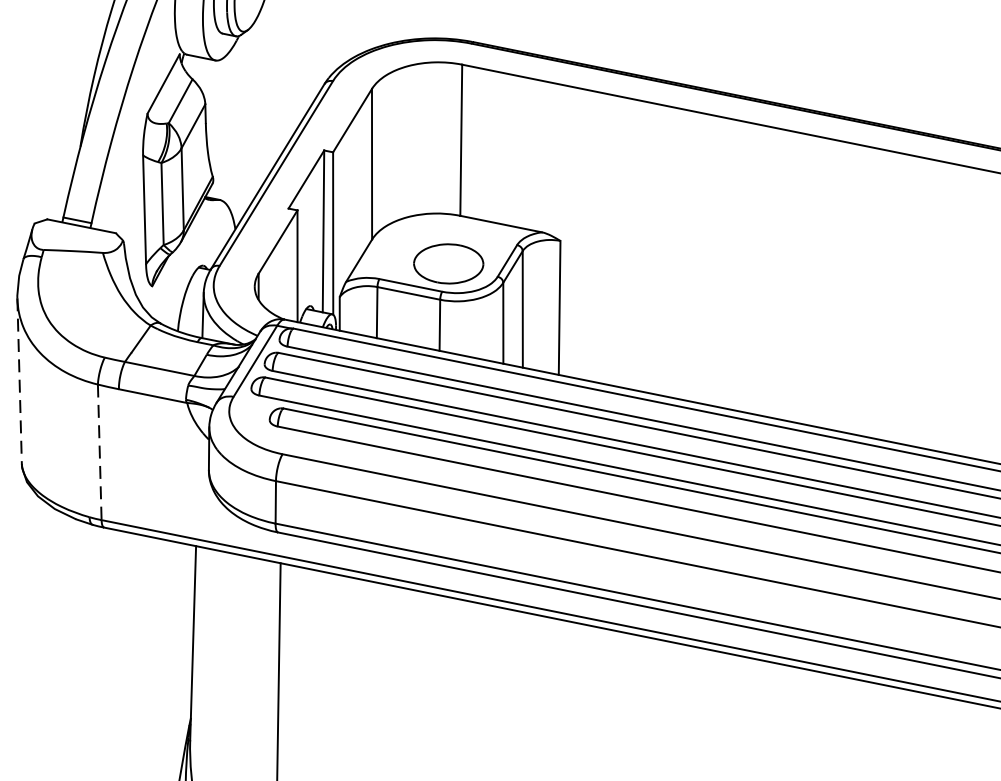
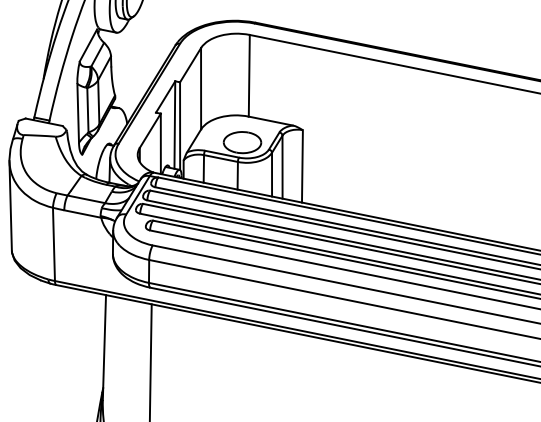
line: (19, 380) -> (10, 205), dashed -> solid
line: (98, 452) -> (53, 244), dashed -> solid

